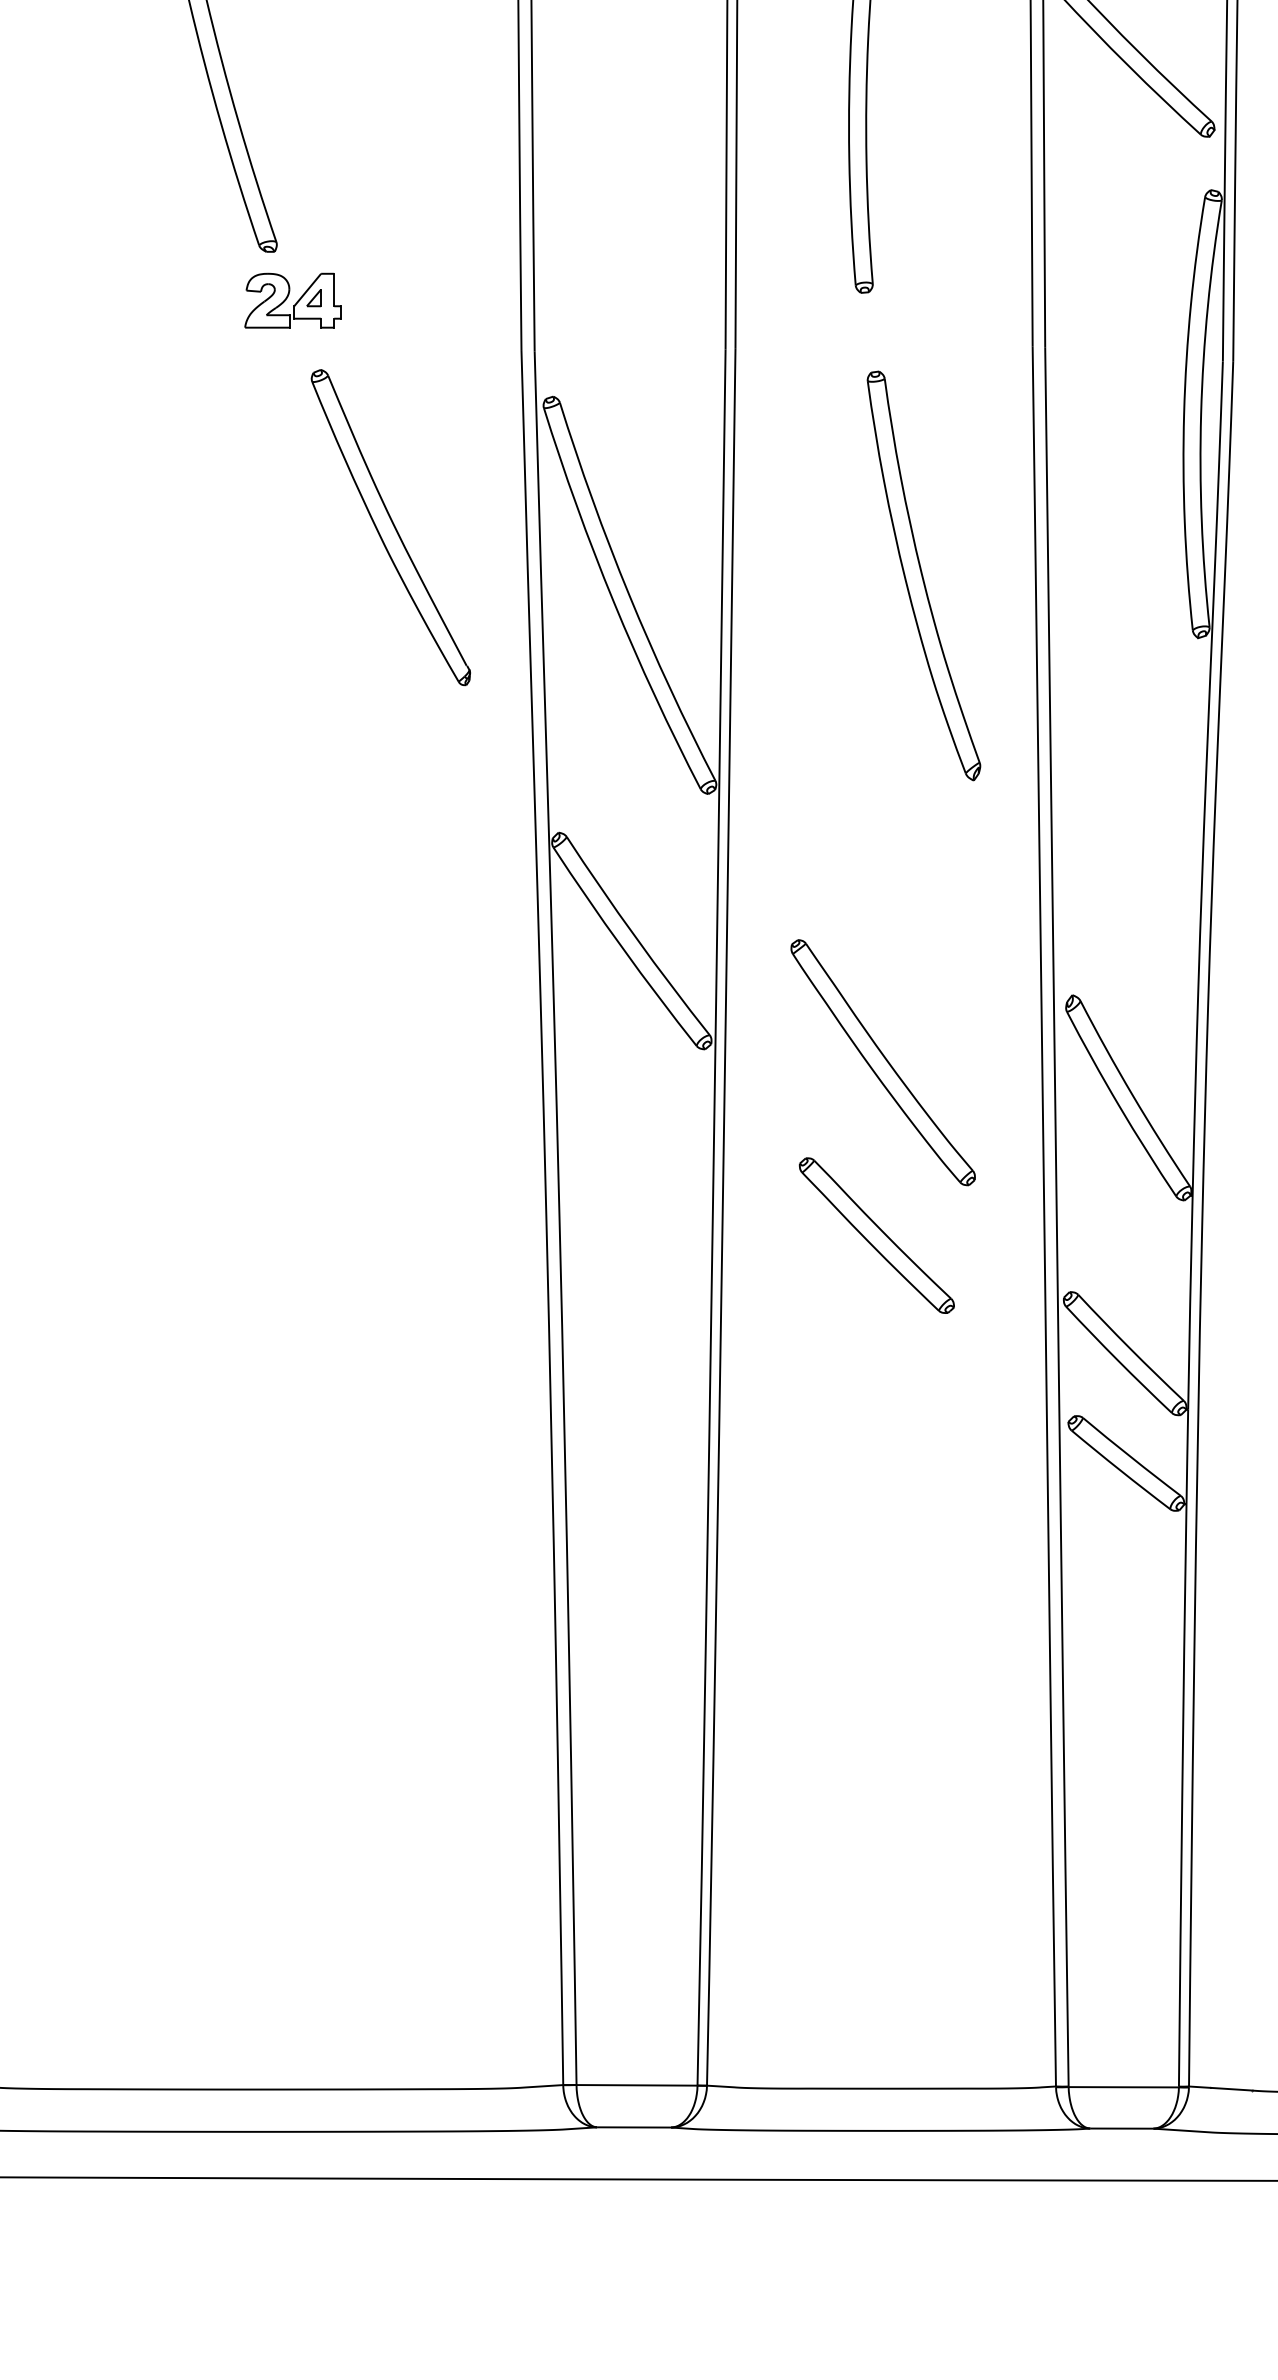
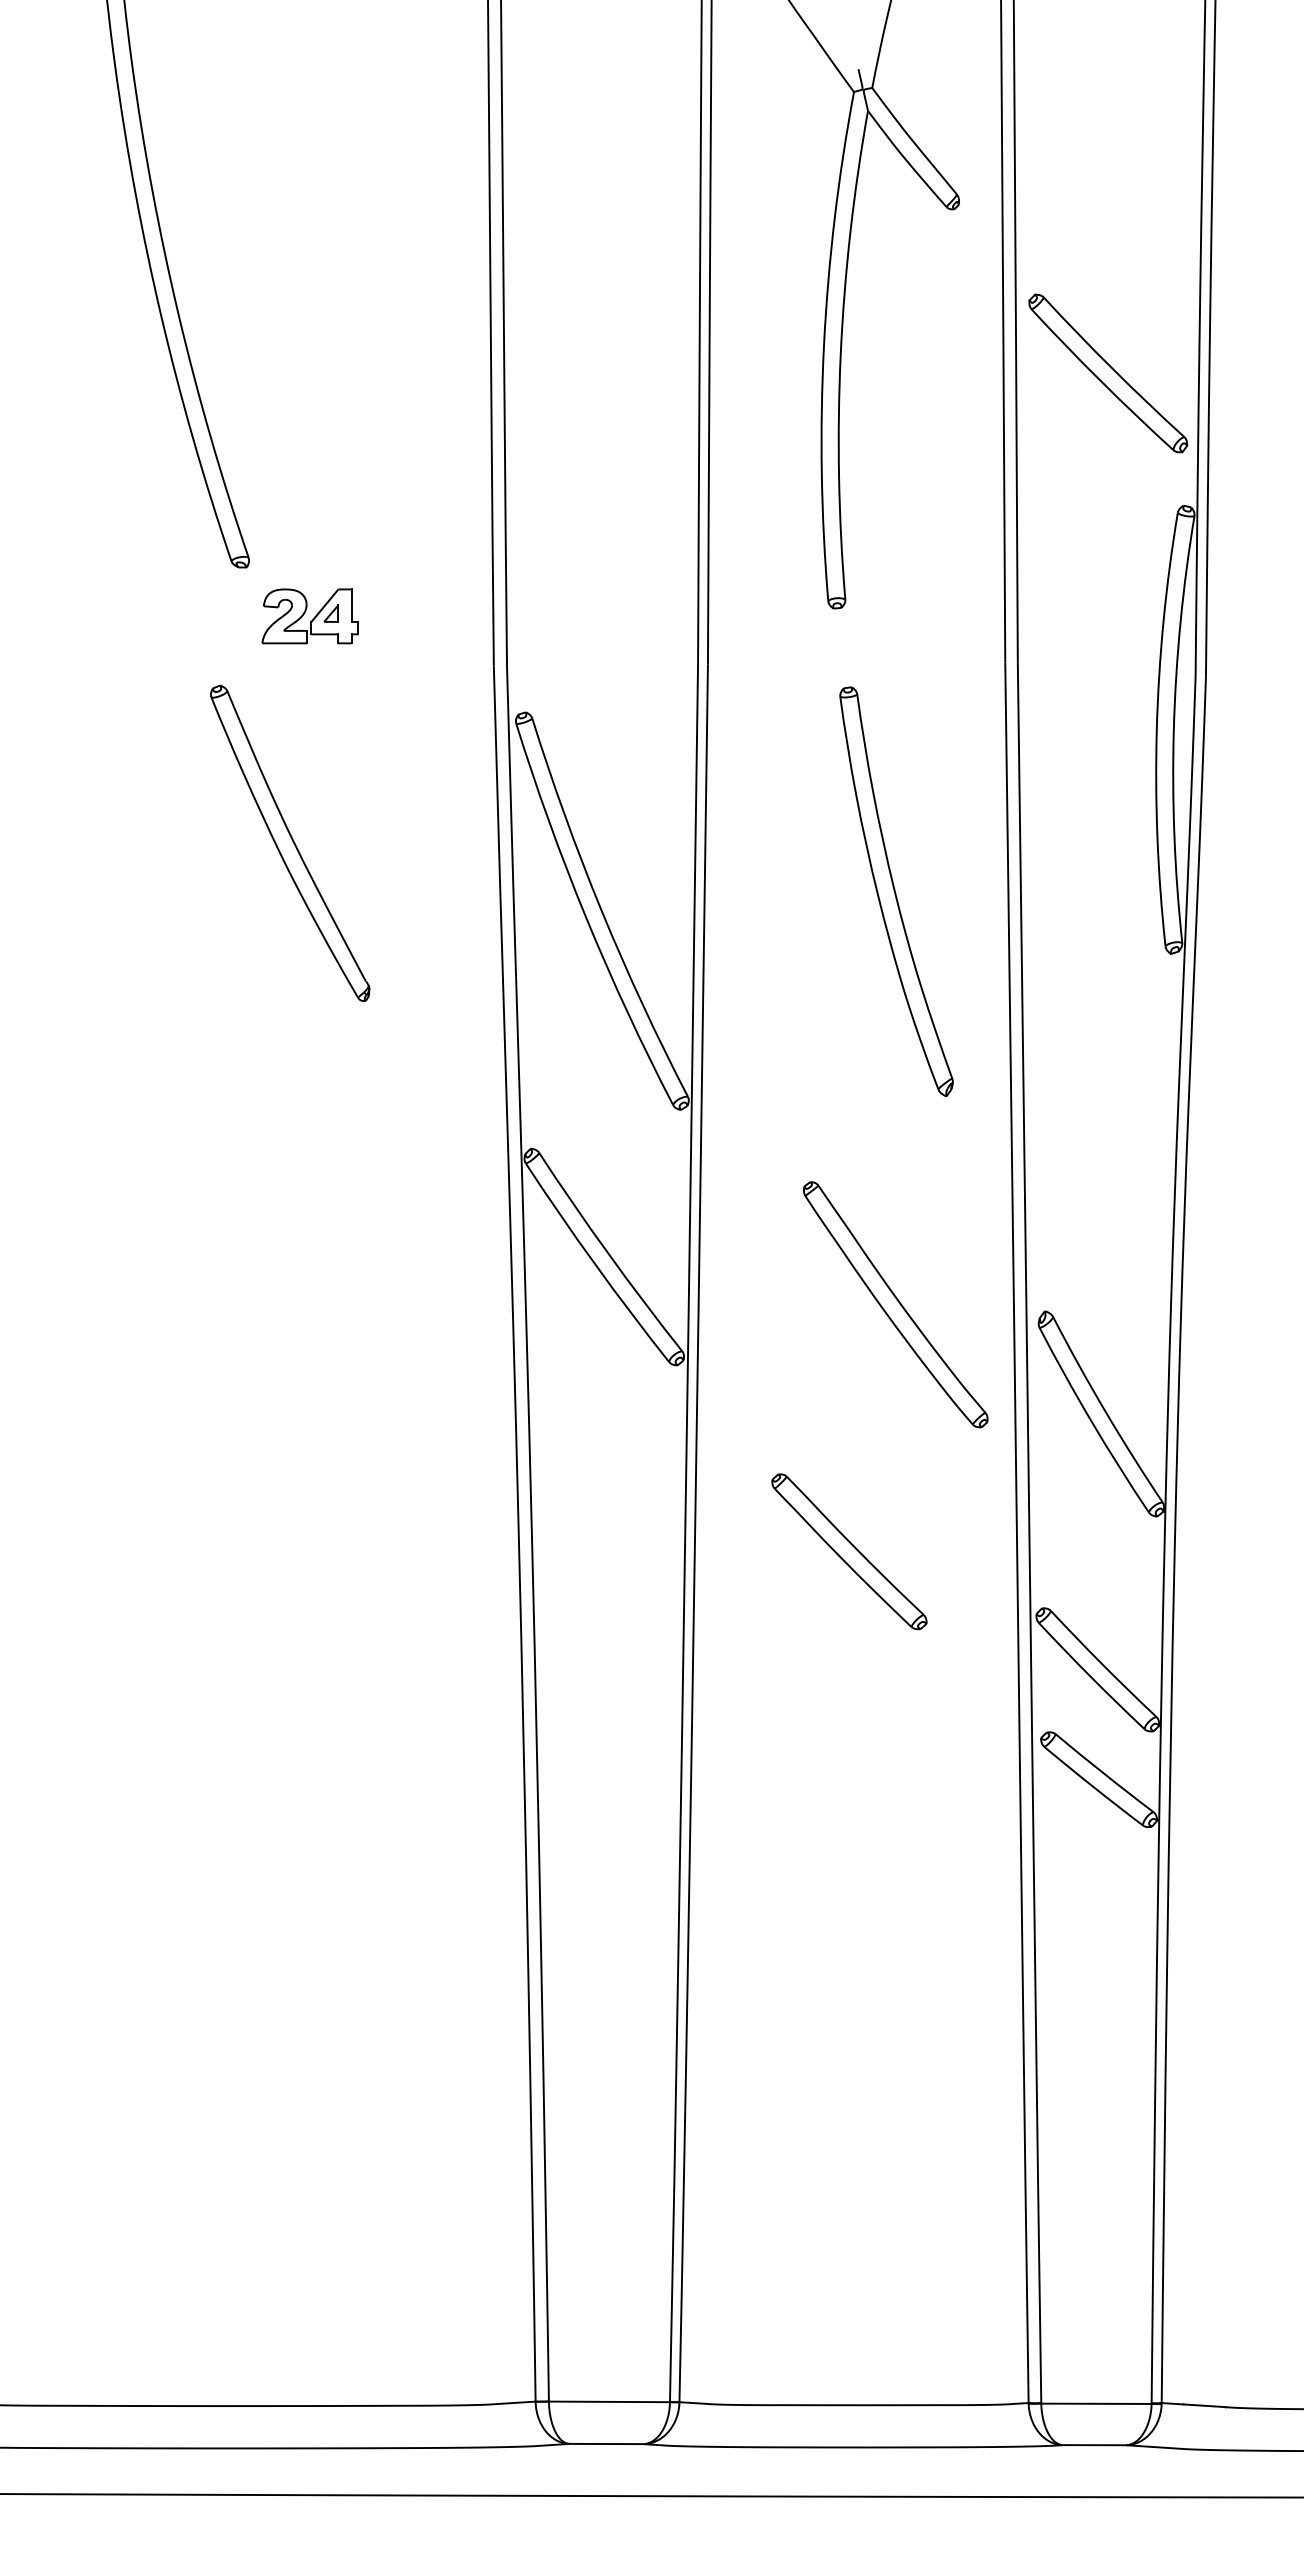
part: (292, 300) -> (309, 616), moved
part: (391, 526) -> (290, 842), moved
part: (882, 1062) -> (895, 1304), moved

